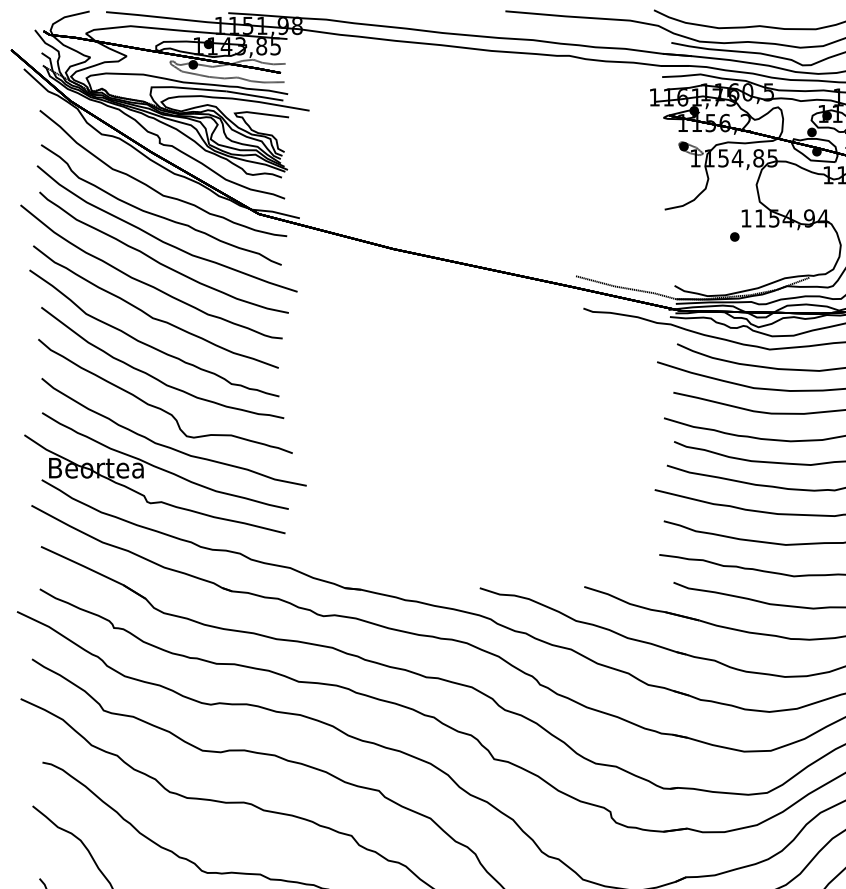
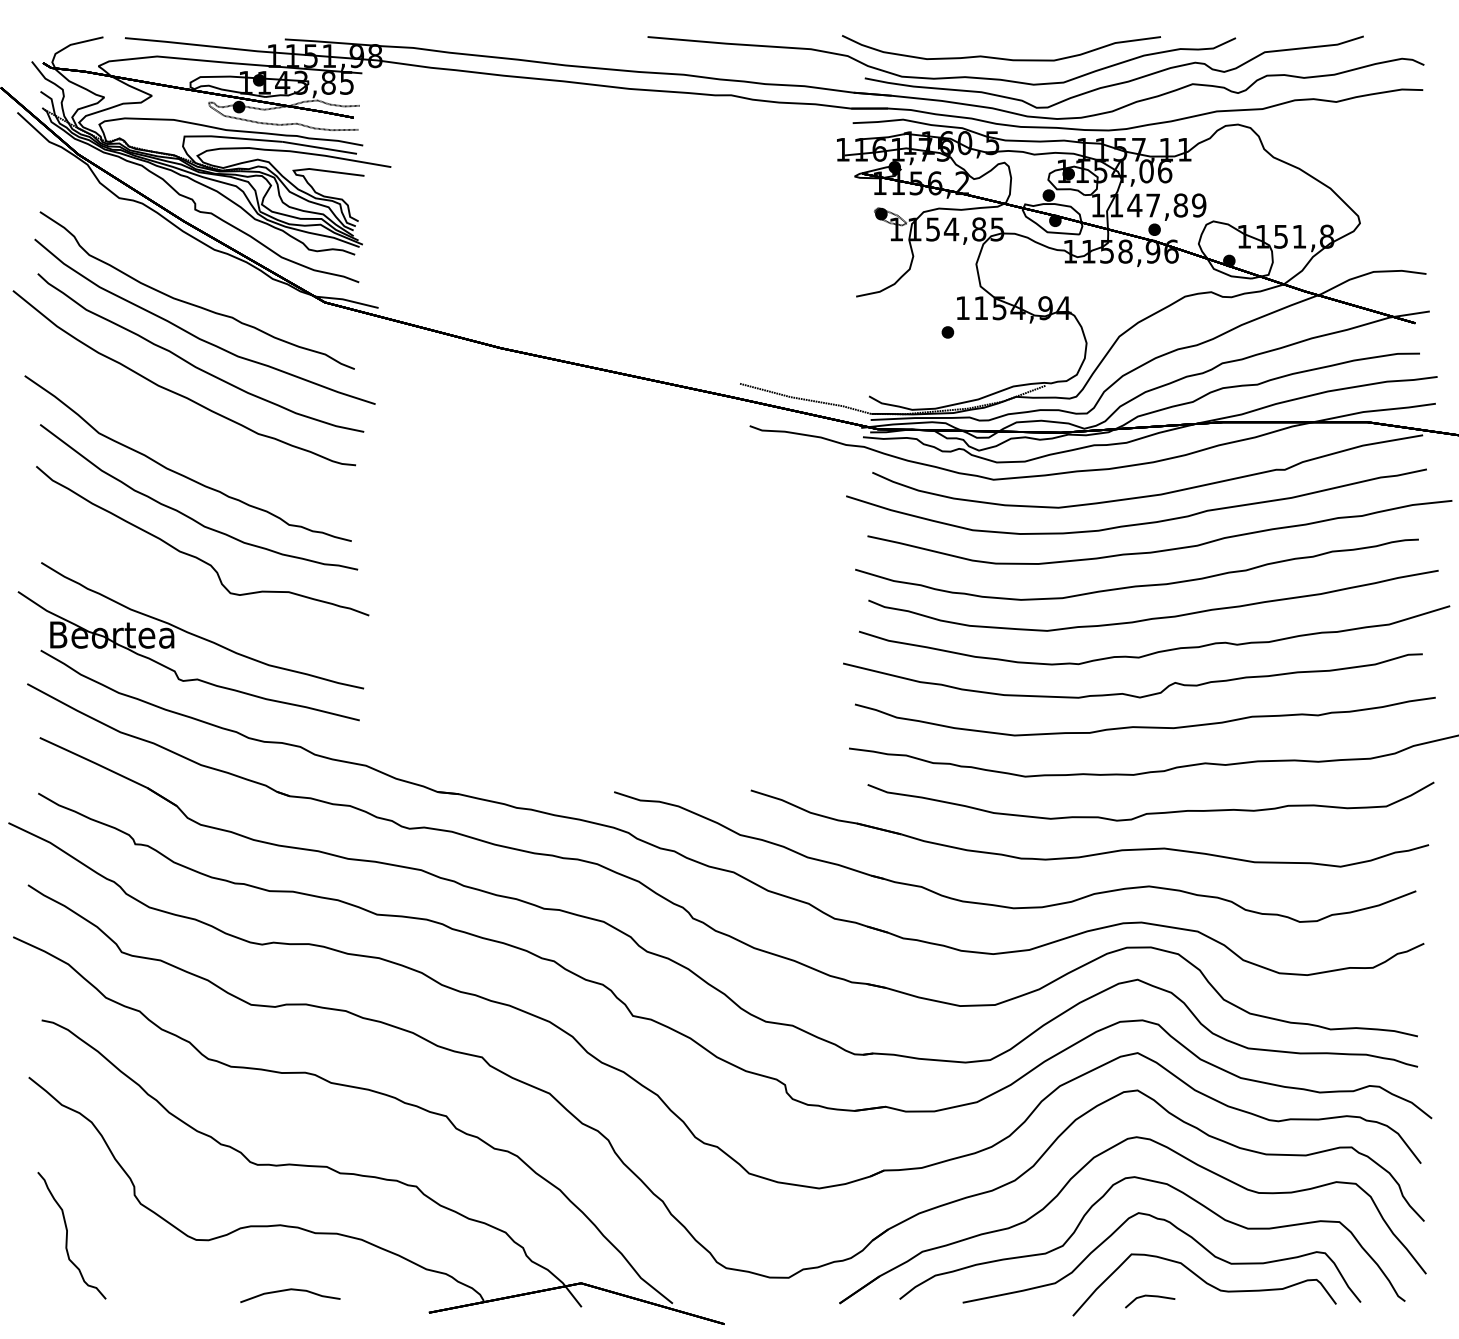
curve: (153, 188) -> (186, 268), removed
curve: (150, 315) -> (183, 435), removed
curve: (168, 446) -> (206, 606), removed

